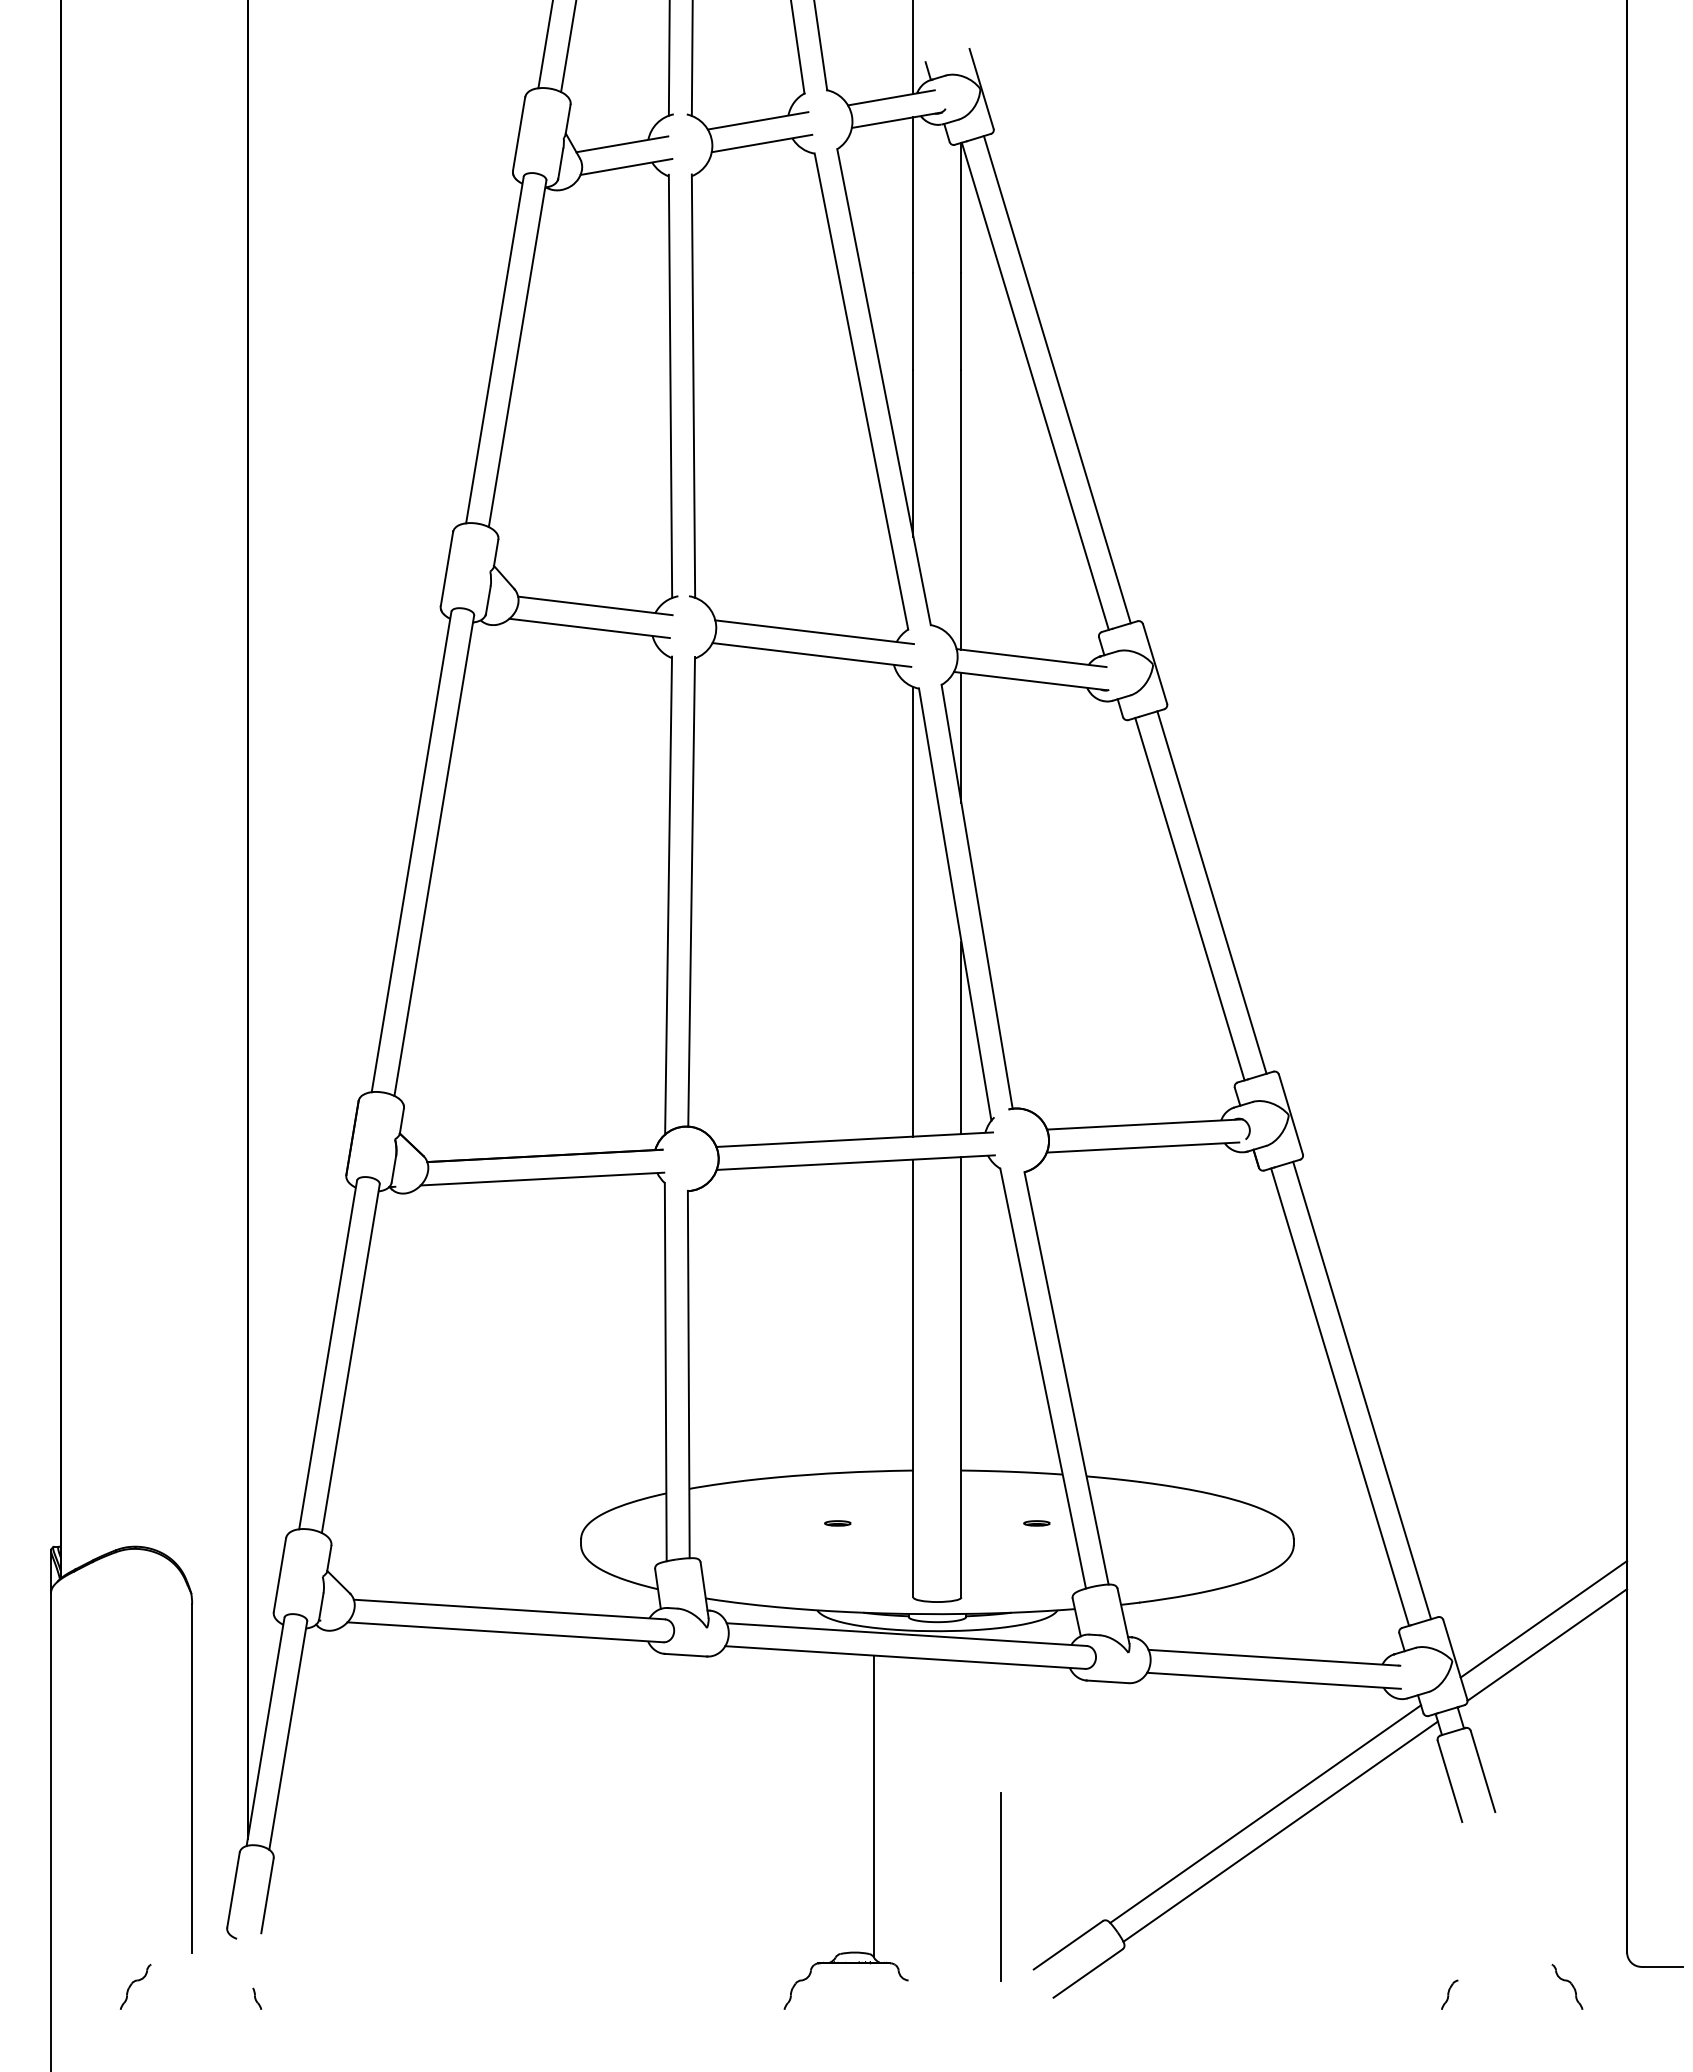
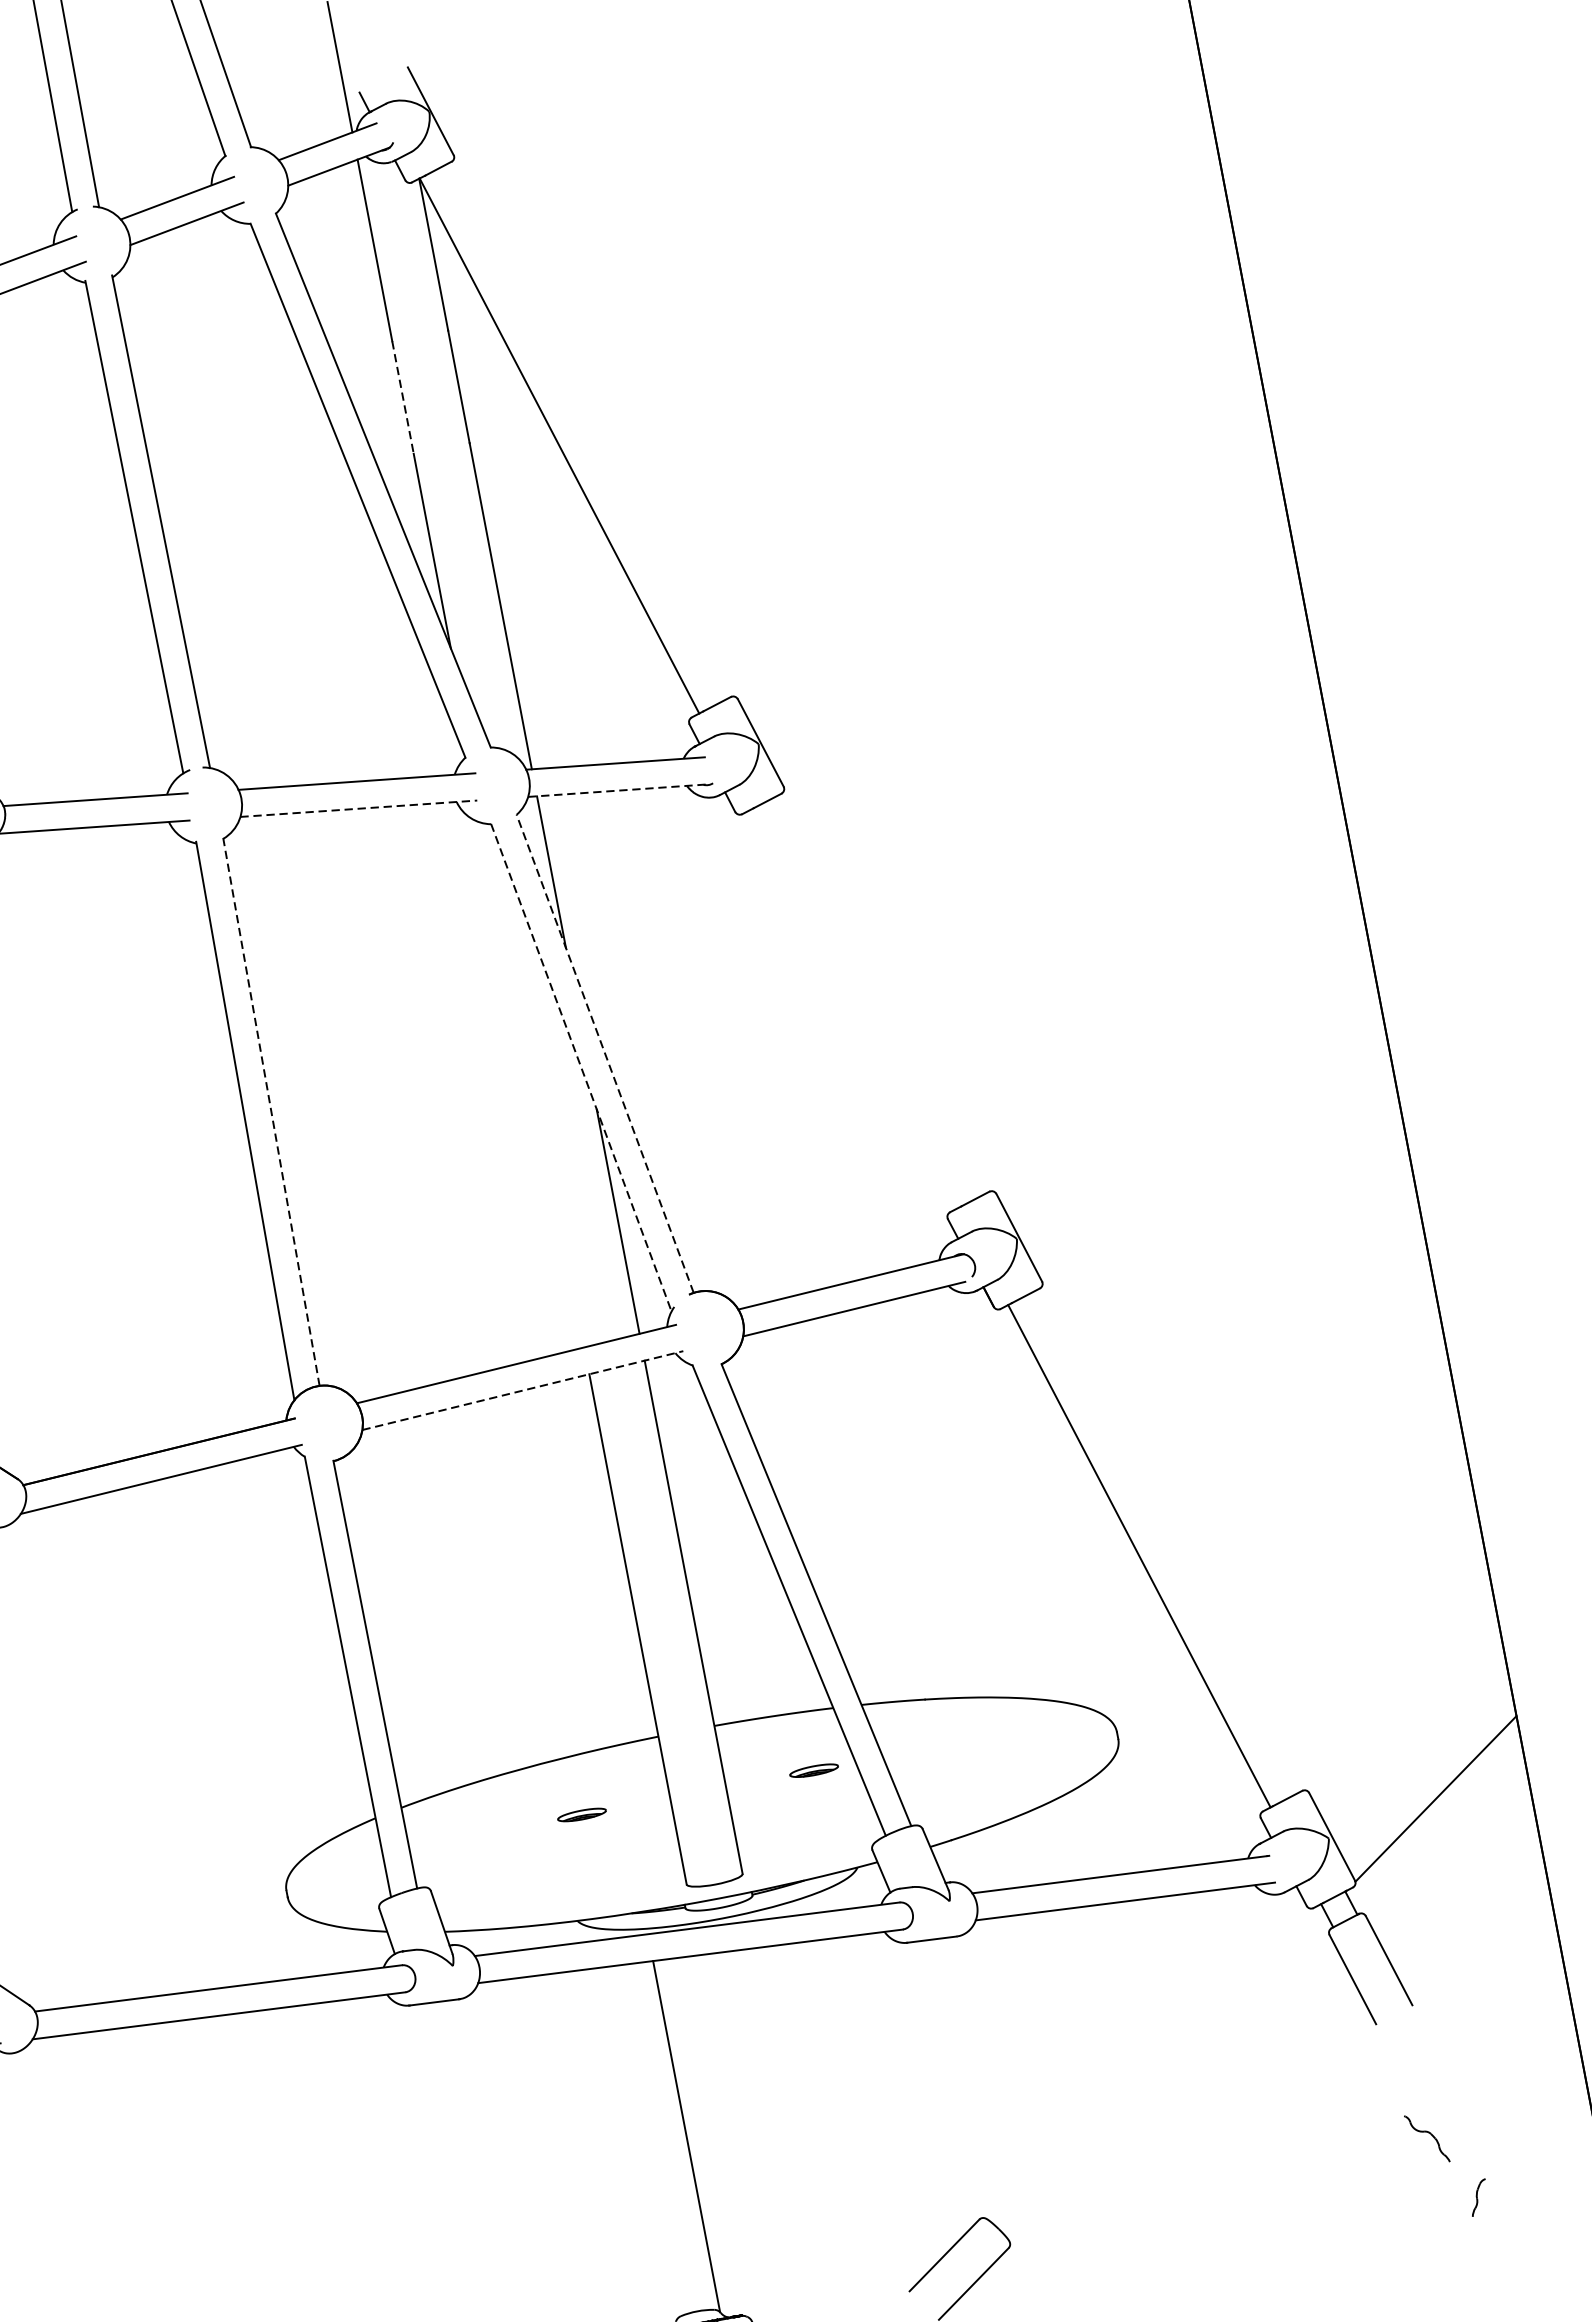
line: (913, 322) -> (403, 398), solid -> dashed
line: (1056, 379) -> (582, 433), removed
line: (812, 655) -> (359, 809), solid -> dashed
line: (1030, 681) -> (619, 791), solid -> dashed
line: (691, 891) -> (271, 1111), solid -> dashed
line: (1211, 892) -> (877, 996), removed
line: (977, 896) -> (605, 1053), solid -> dashed
line: (1189, 898) -> (853, 1008), removed
line: (955, 905) -> (581, 1068), solid -> dashed
line: (913, 911) -> (534, 1085), removed
line: (856, 1162) -> (523, 1390), solid -> dashed
line: (1362, 1390) -> (1164, 1543), removed
part: (837, 1523) -> (581, 1815), size x1.6
part: (1036, 1523) -> (813, 1770), size x1.6
line: (1543, 1619) -> (1425, 1770), removed
line: (1265, 1813) -> (1144, 2058), removed
line: (1280, 1831) -> (1166, 2075), removed
line: (1001, 1886) -> (853, 2201), removed
part: (1567, 1986) -> (1427, 2138), moved
part: (1449, 1994) -> (1478, 2197), moved

